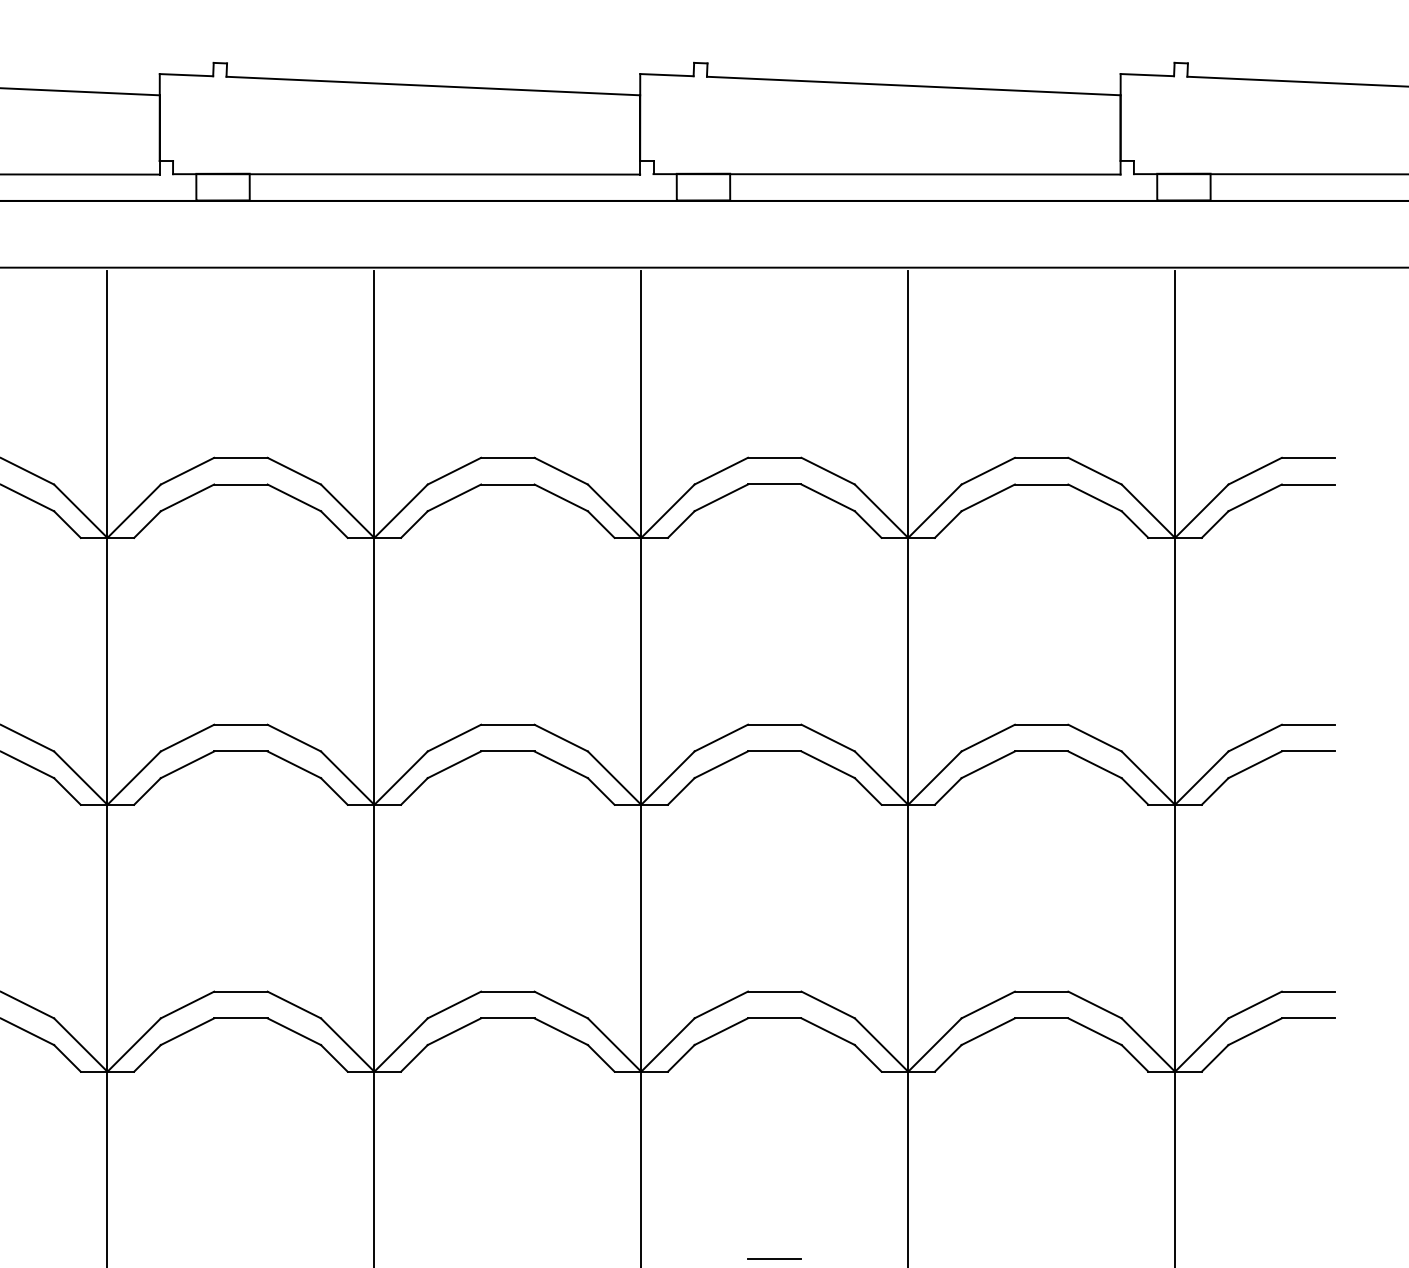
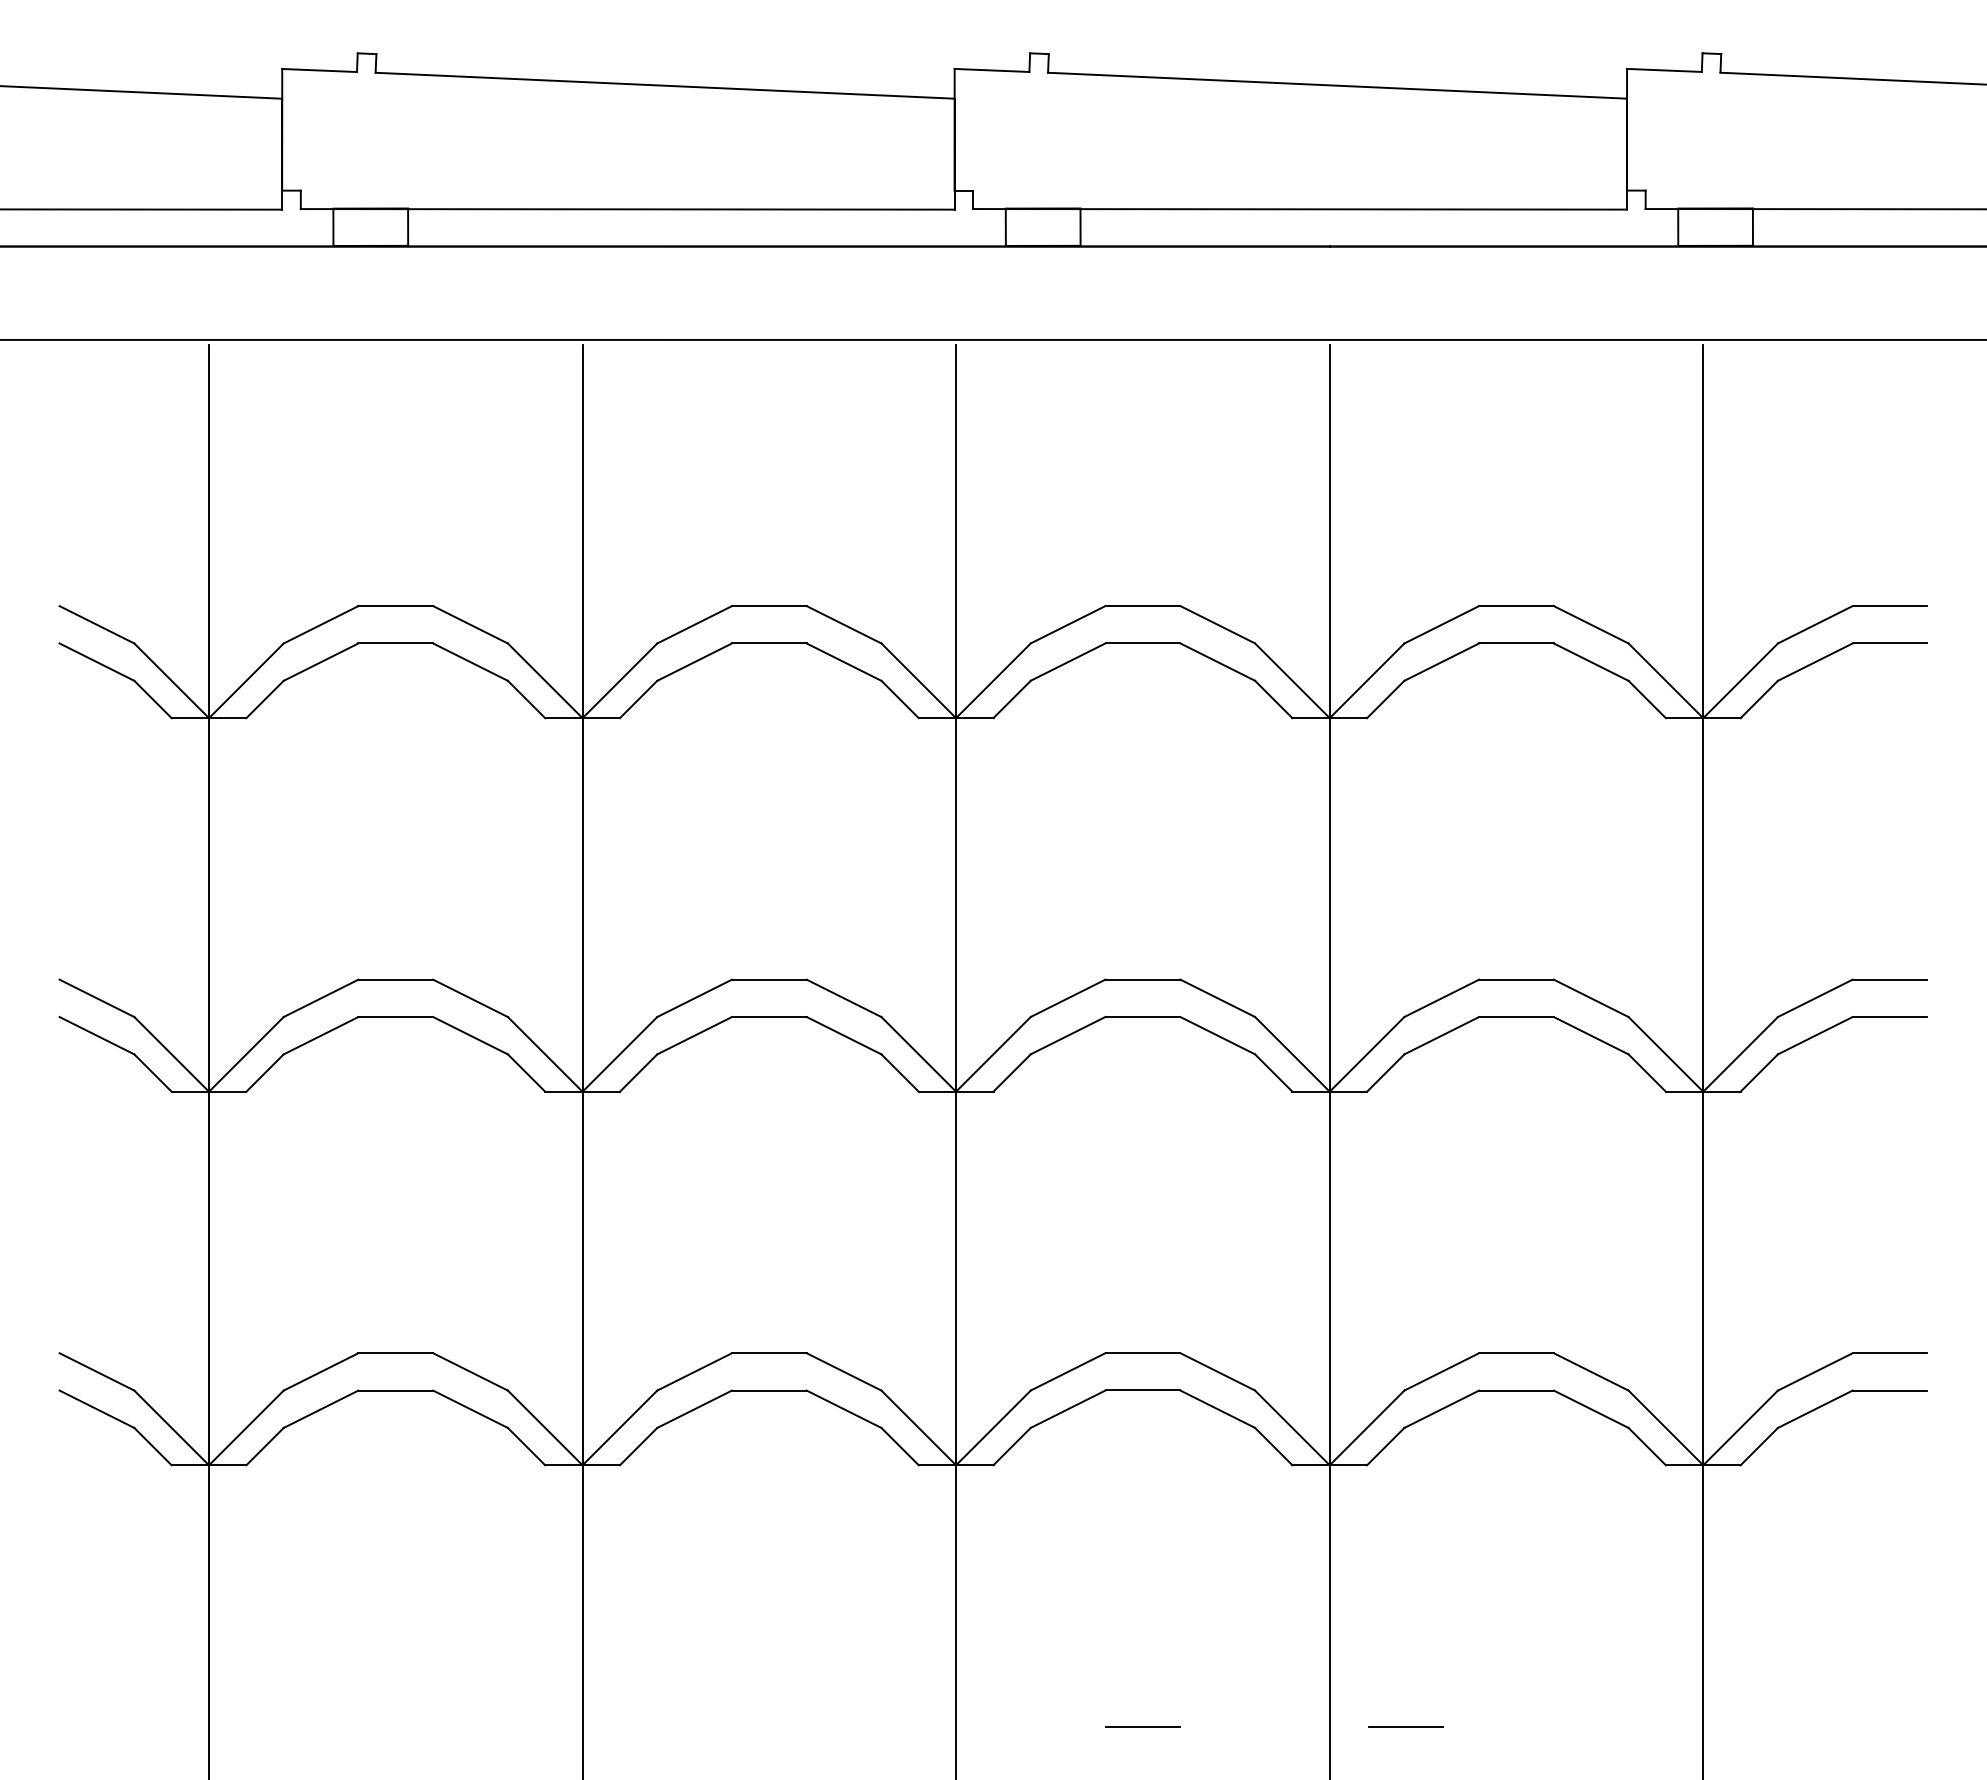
line: (962, 1258) -> (1405, 1726), added

